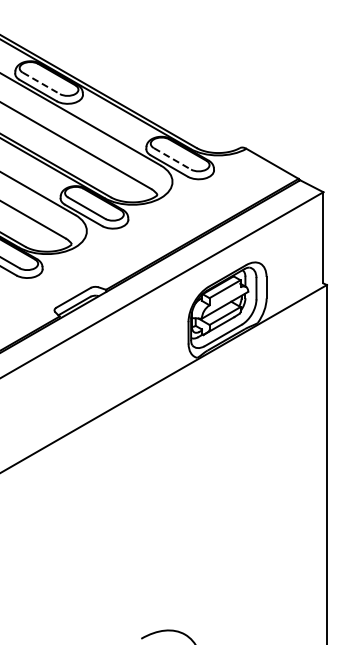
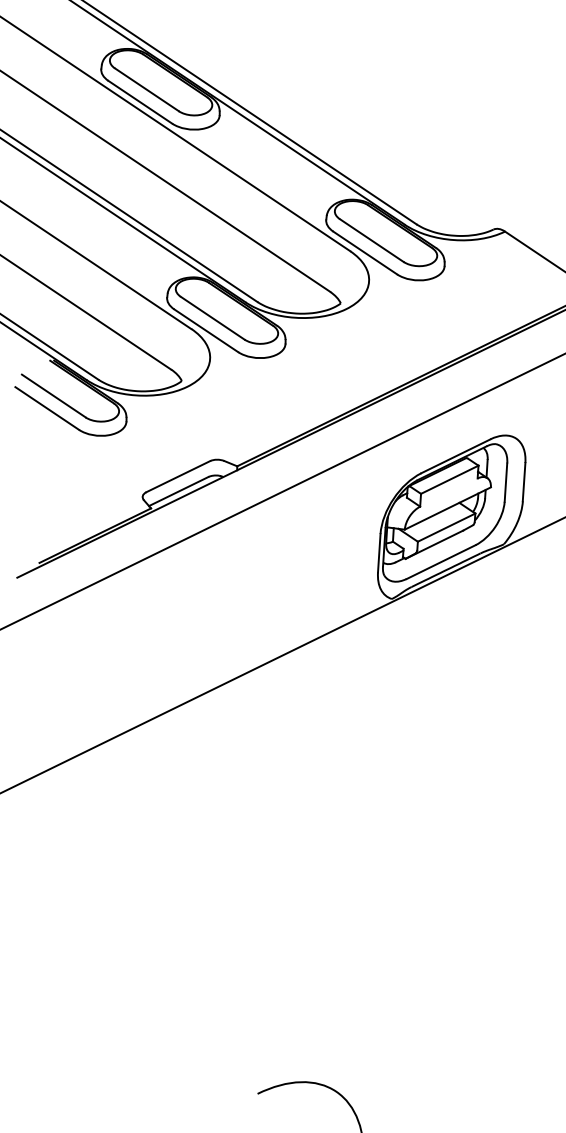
line: (41, 83) -> (147, 90), dashed -> solid
line: (172, 159) -> (371, 241), dashed -> solid

